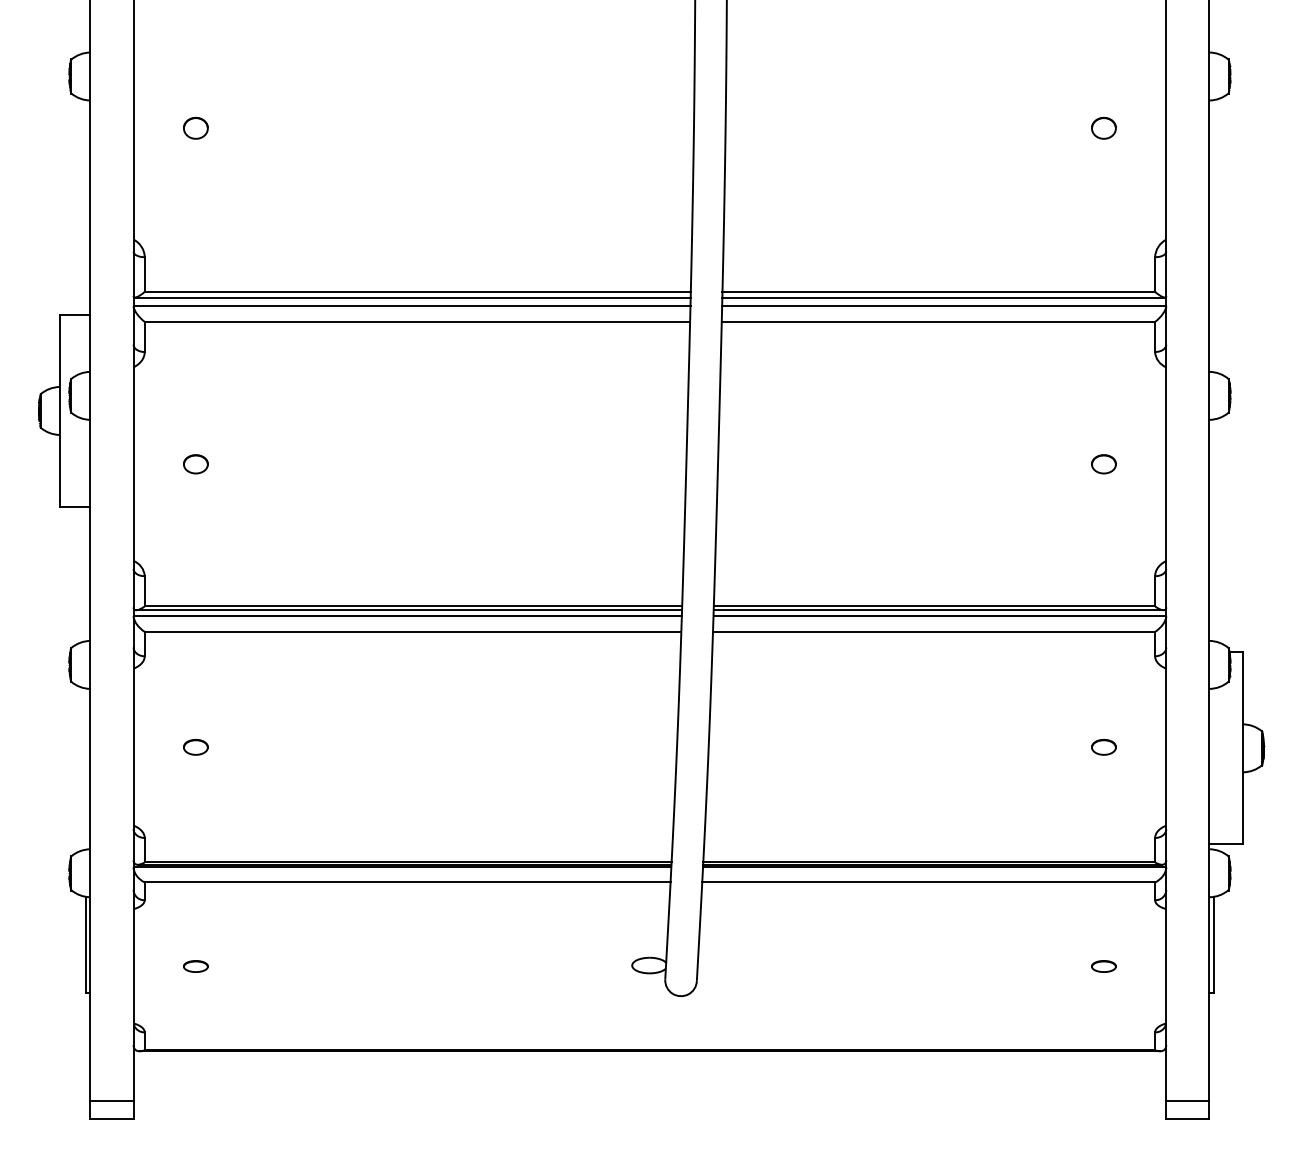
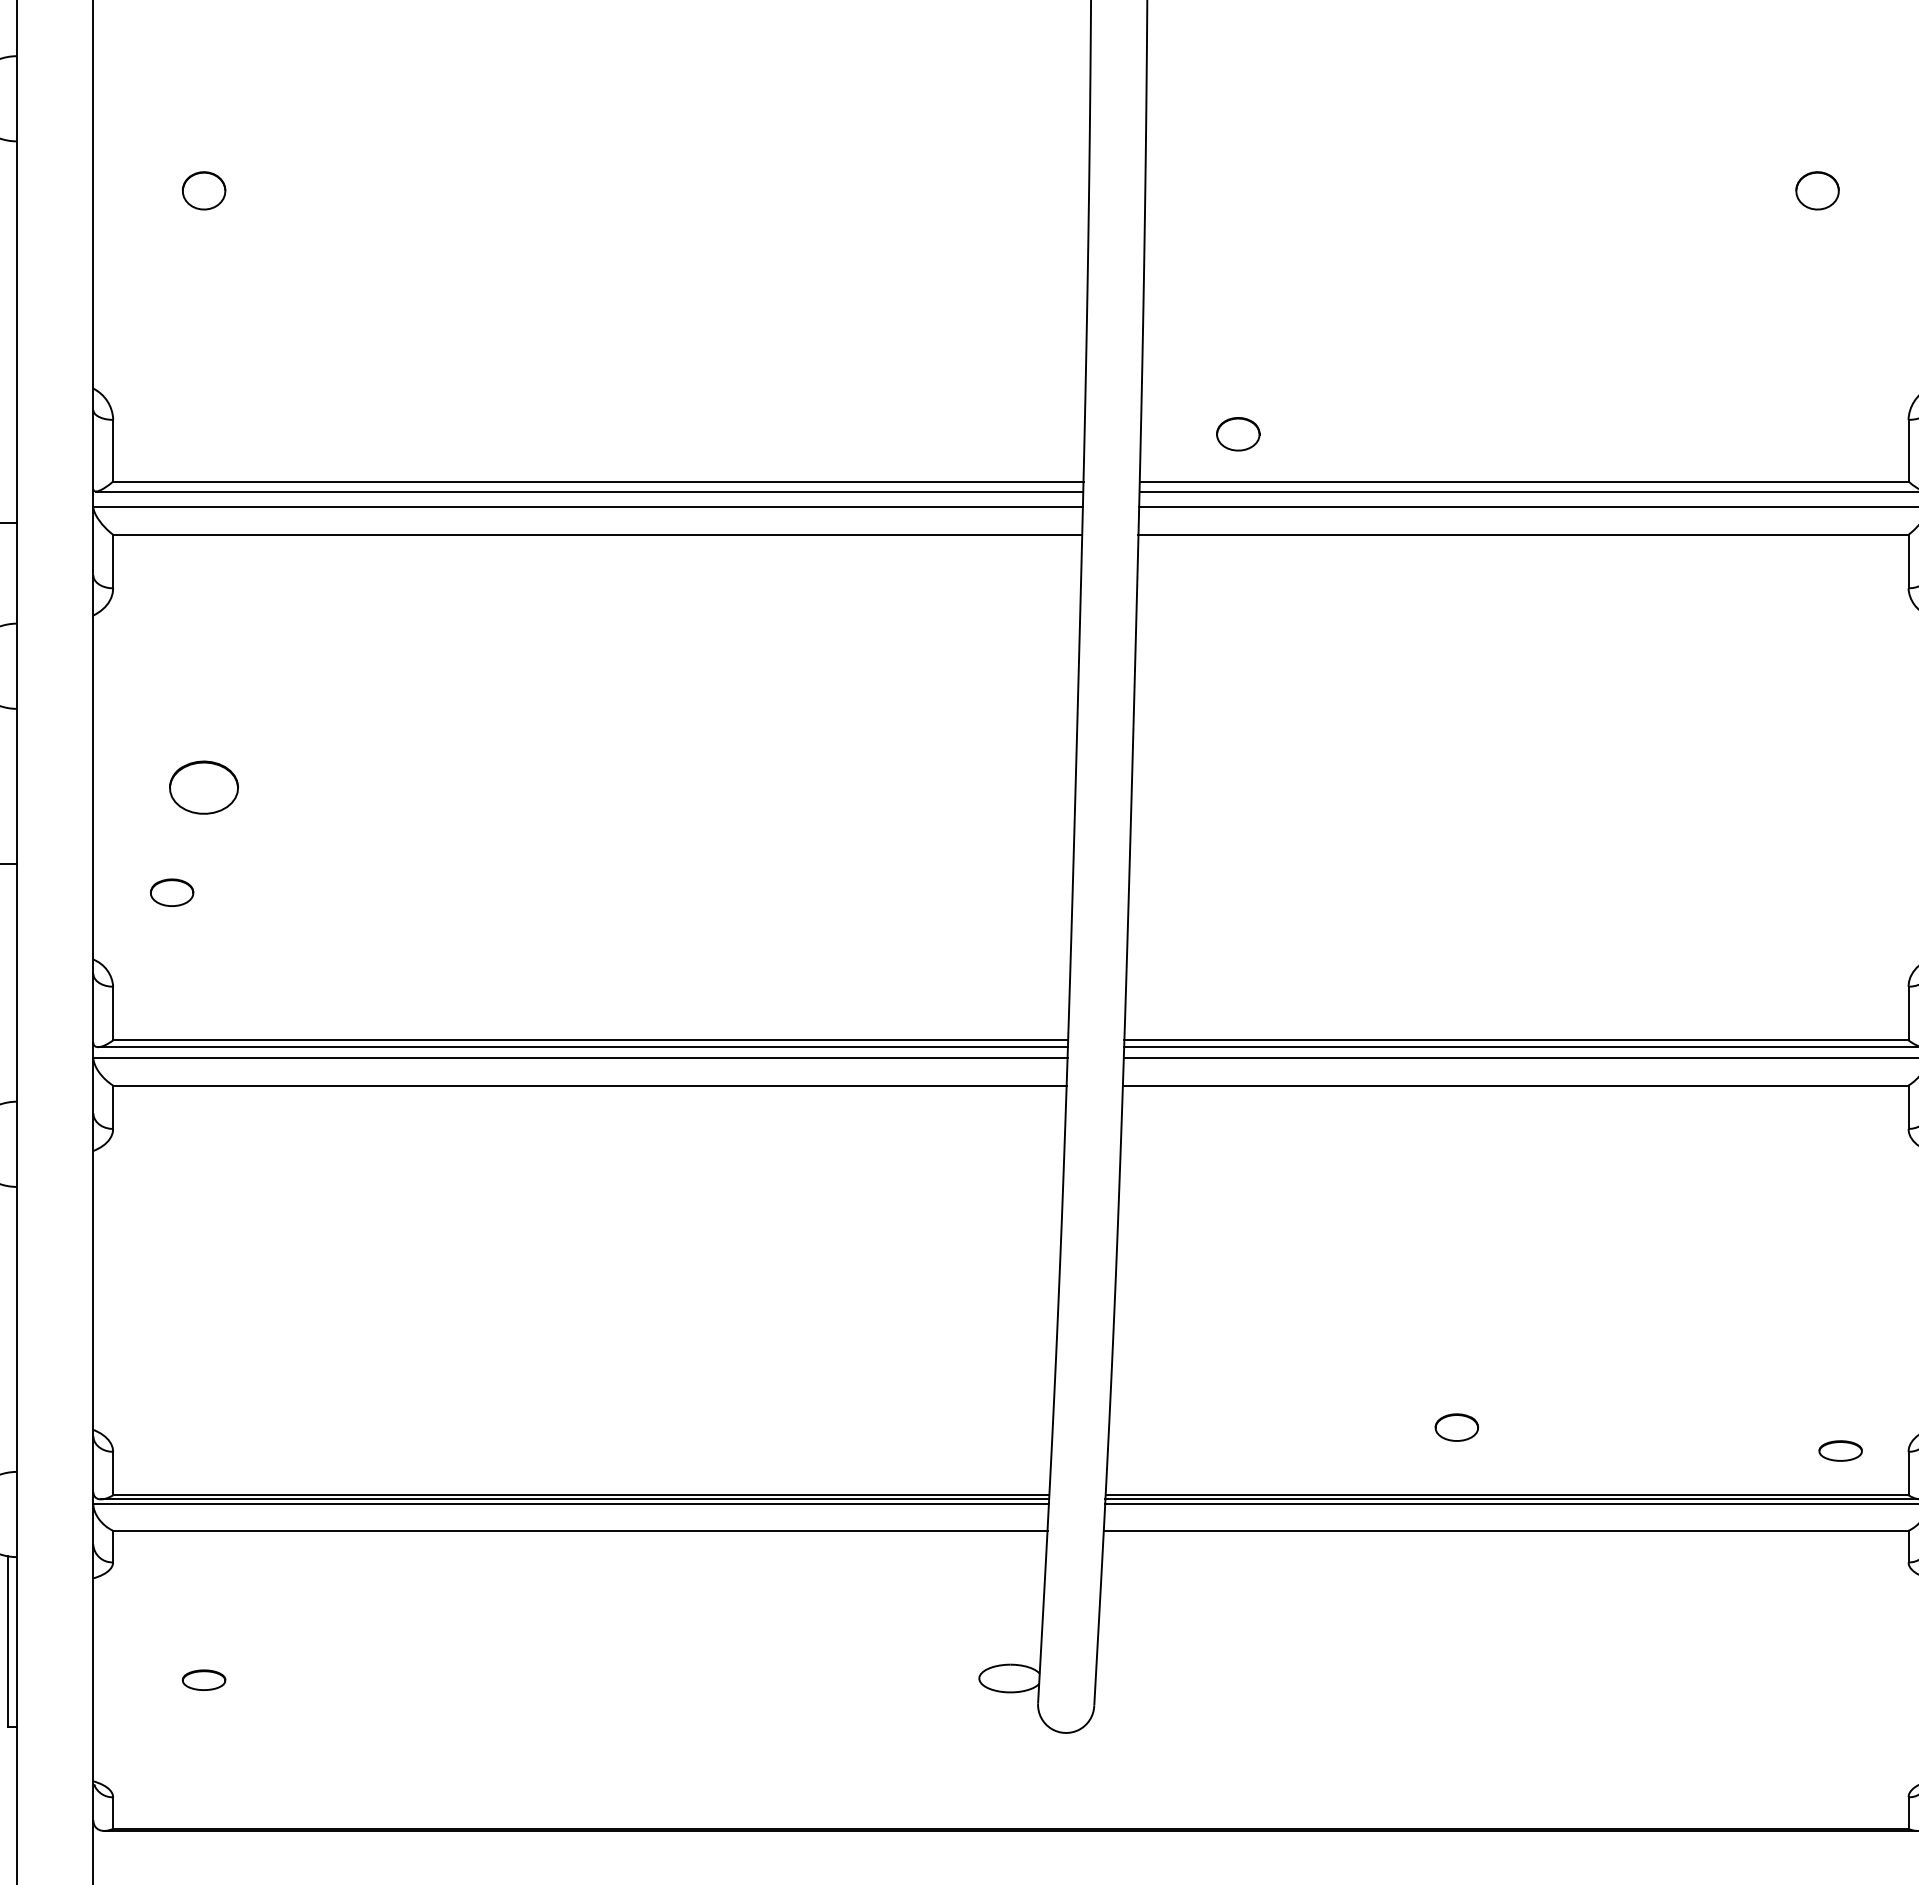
part: (195, 464) -> (203, 788), size x1.6
part: (1103, 464) -> (1237, 434), moved
part: (195, 747) -> (171, 893), moved
part: (1103, 747) -> (1456, 1427), moved
part: (1103, 966) -> (1839, 1450), moved

